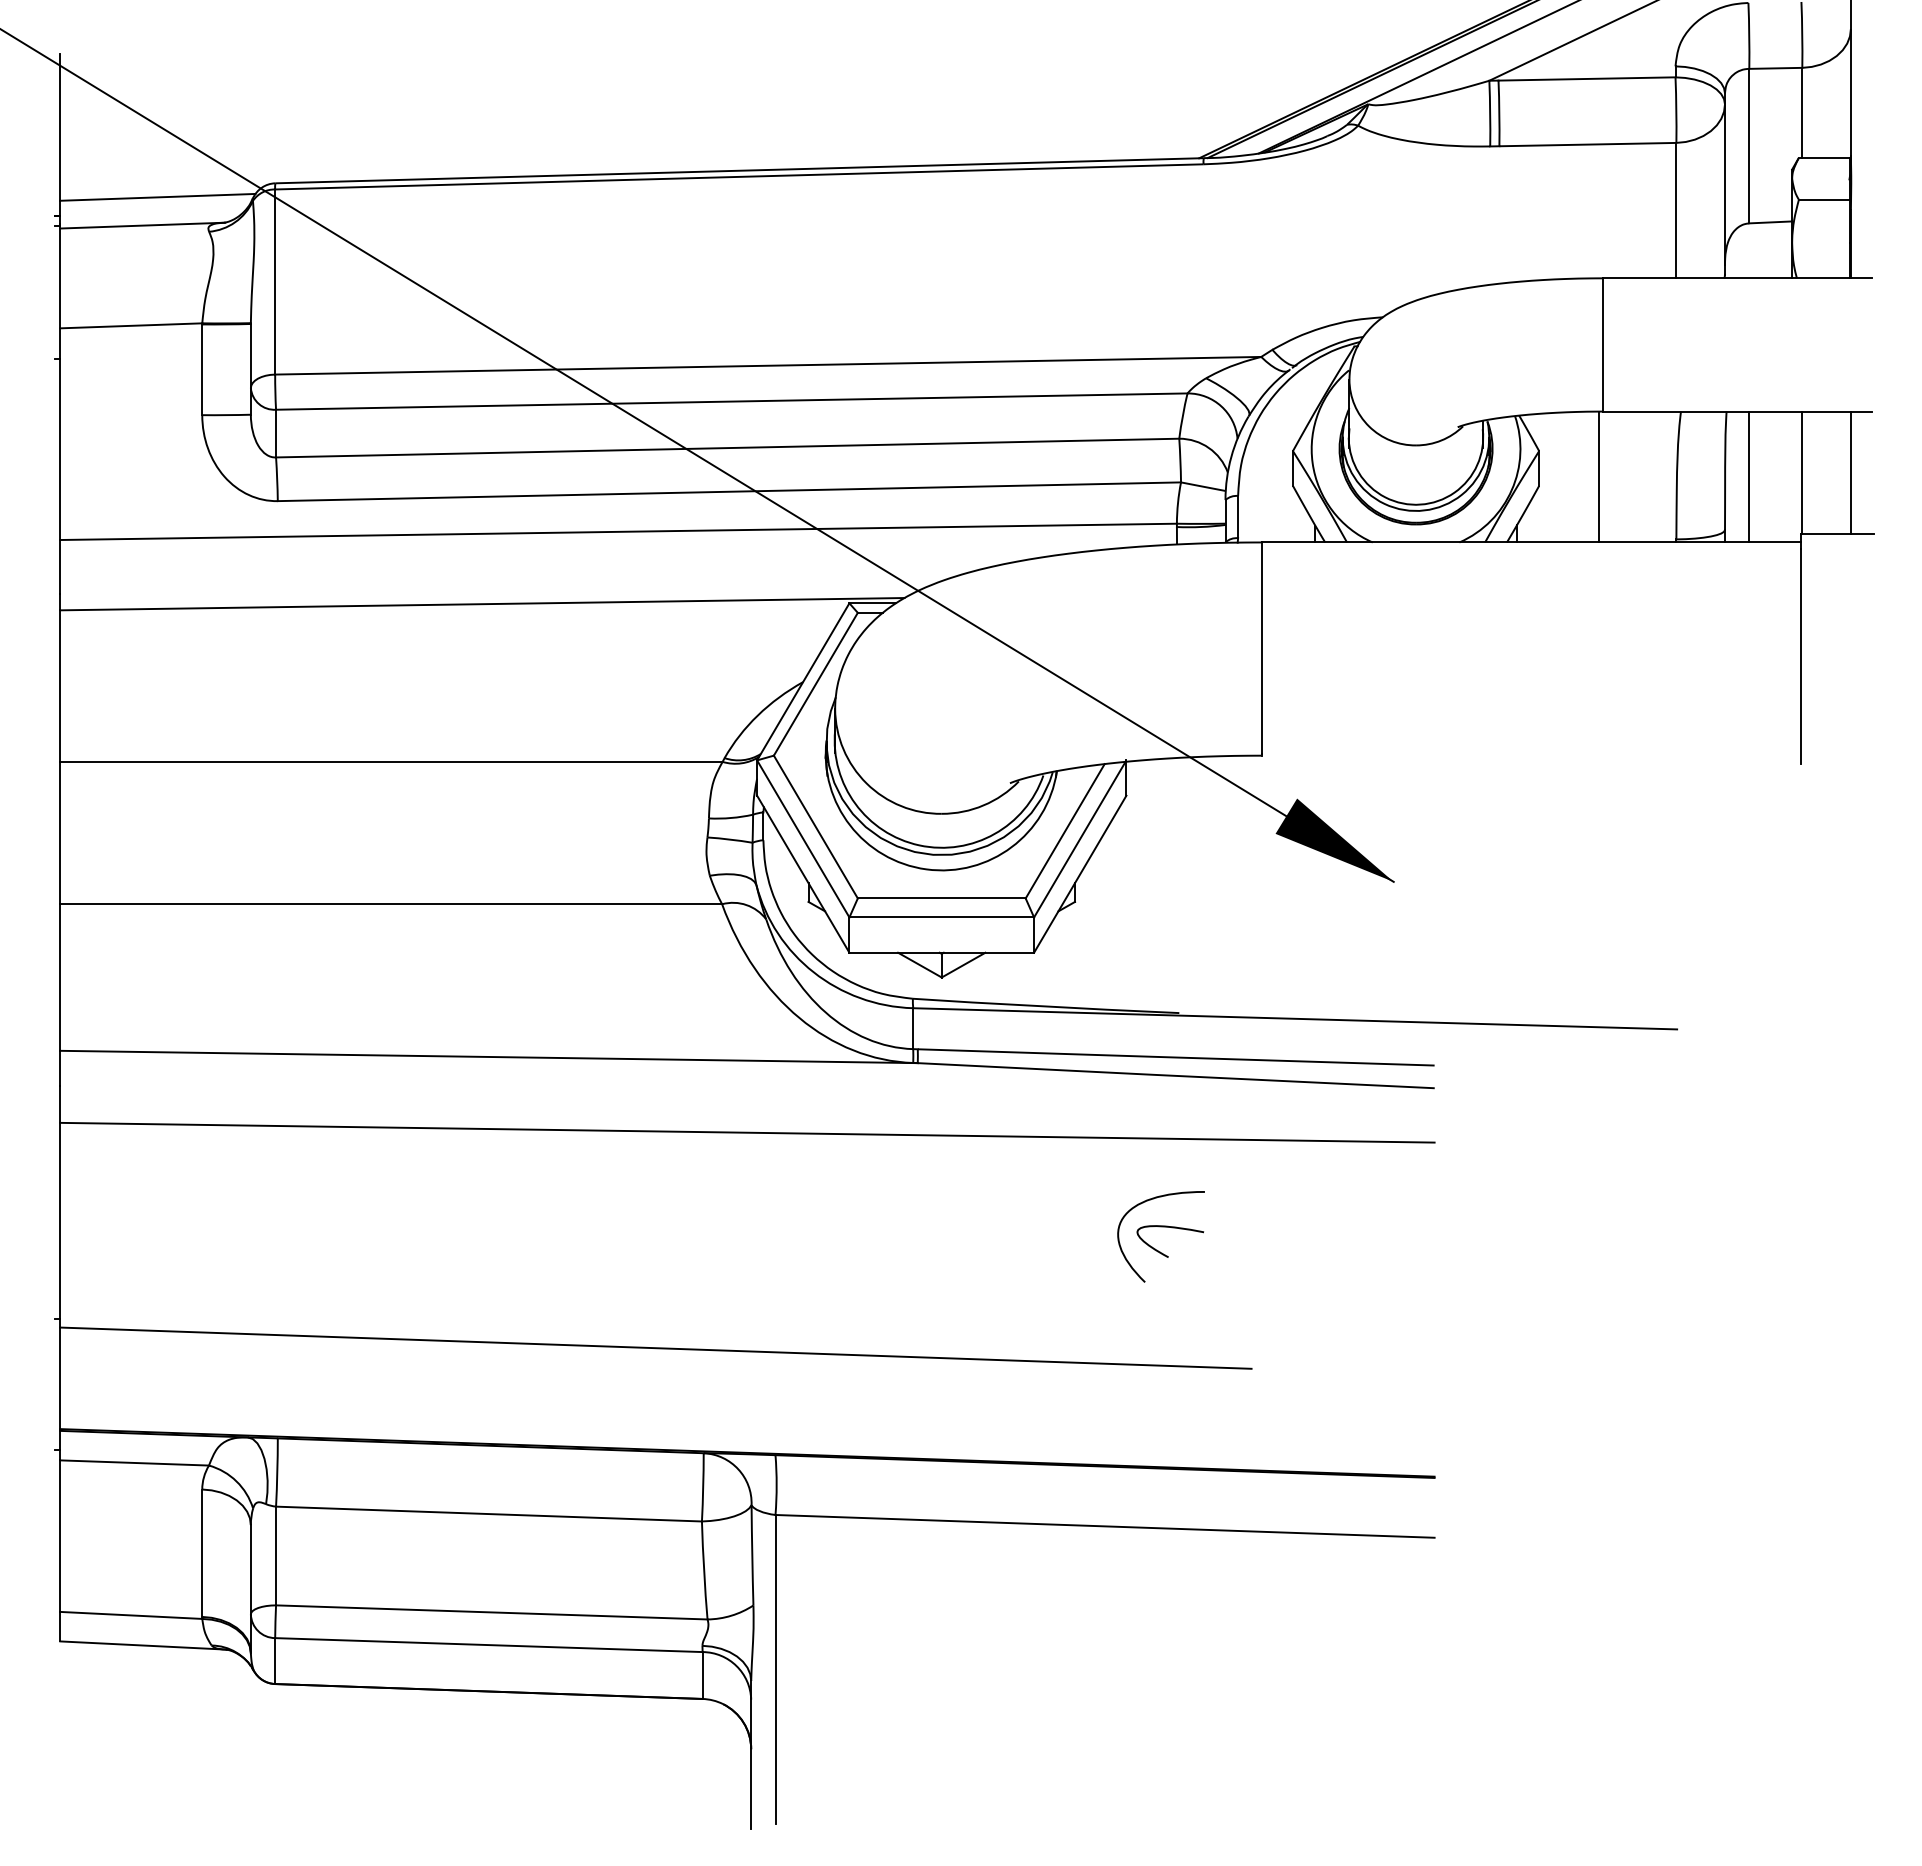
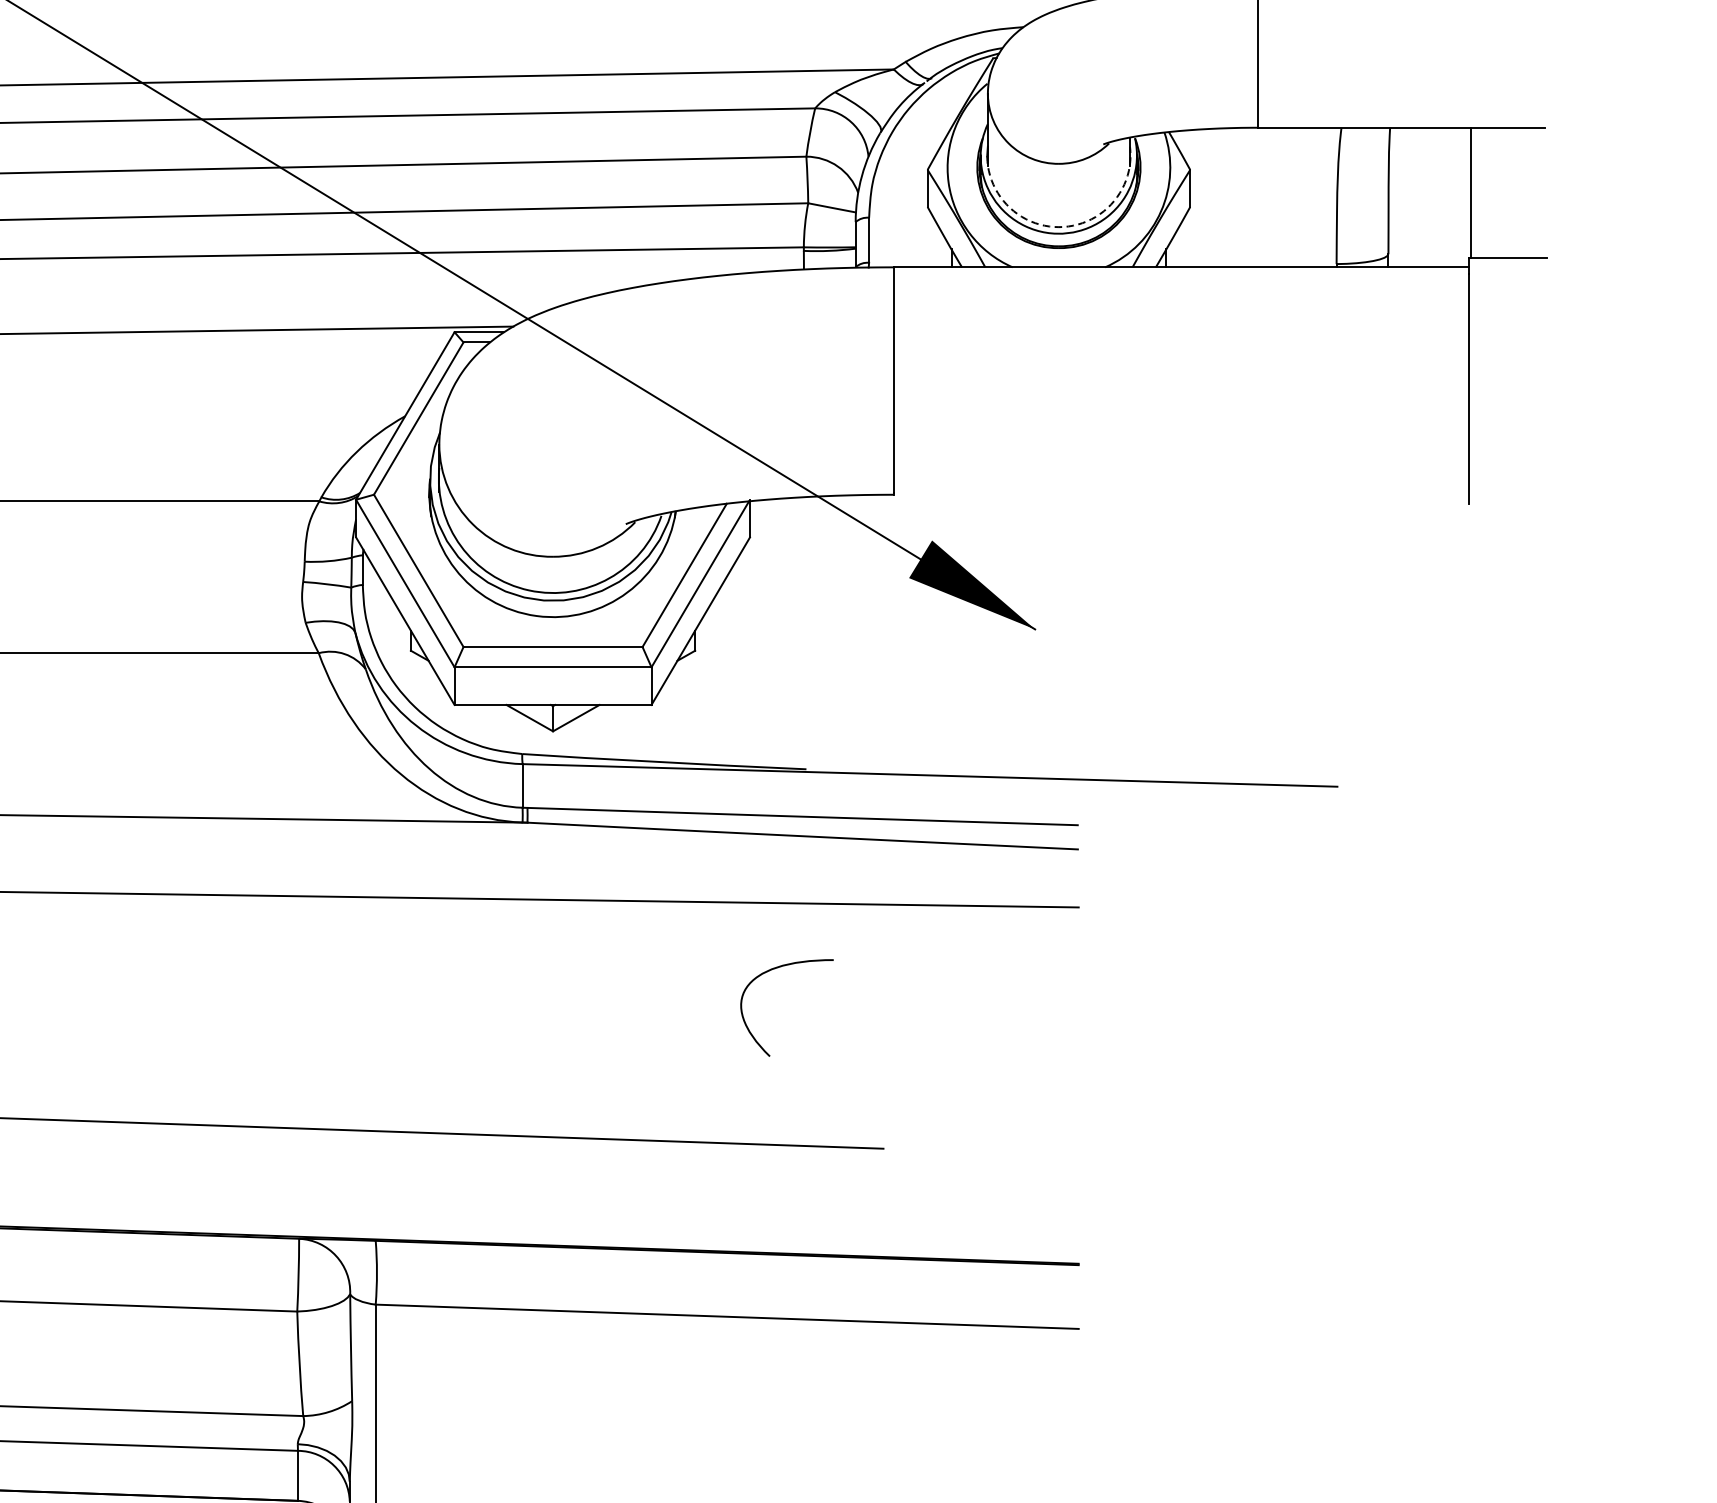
line: (1850, 472) -> (1522, 192), removed
line: (1599, 476) -> (1254, 196), removed
line: (1749, 476) -> (1414, 196), removed
arc: (1420, 504) -> (1063, 226), solid -> dashed
curve: (1172, 1228) -> (799, 999), removed

